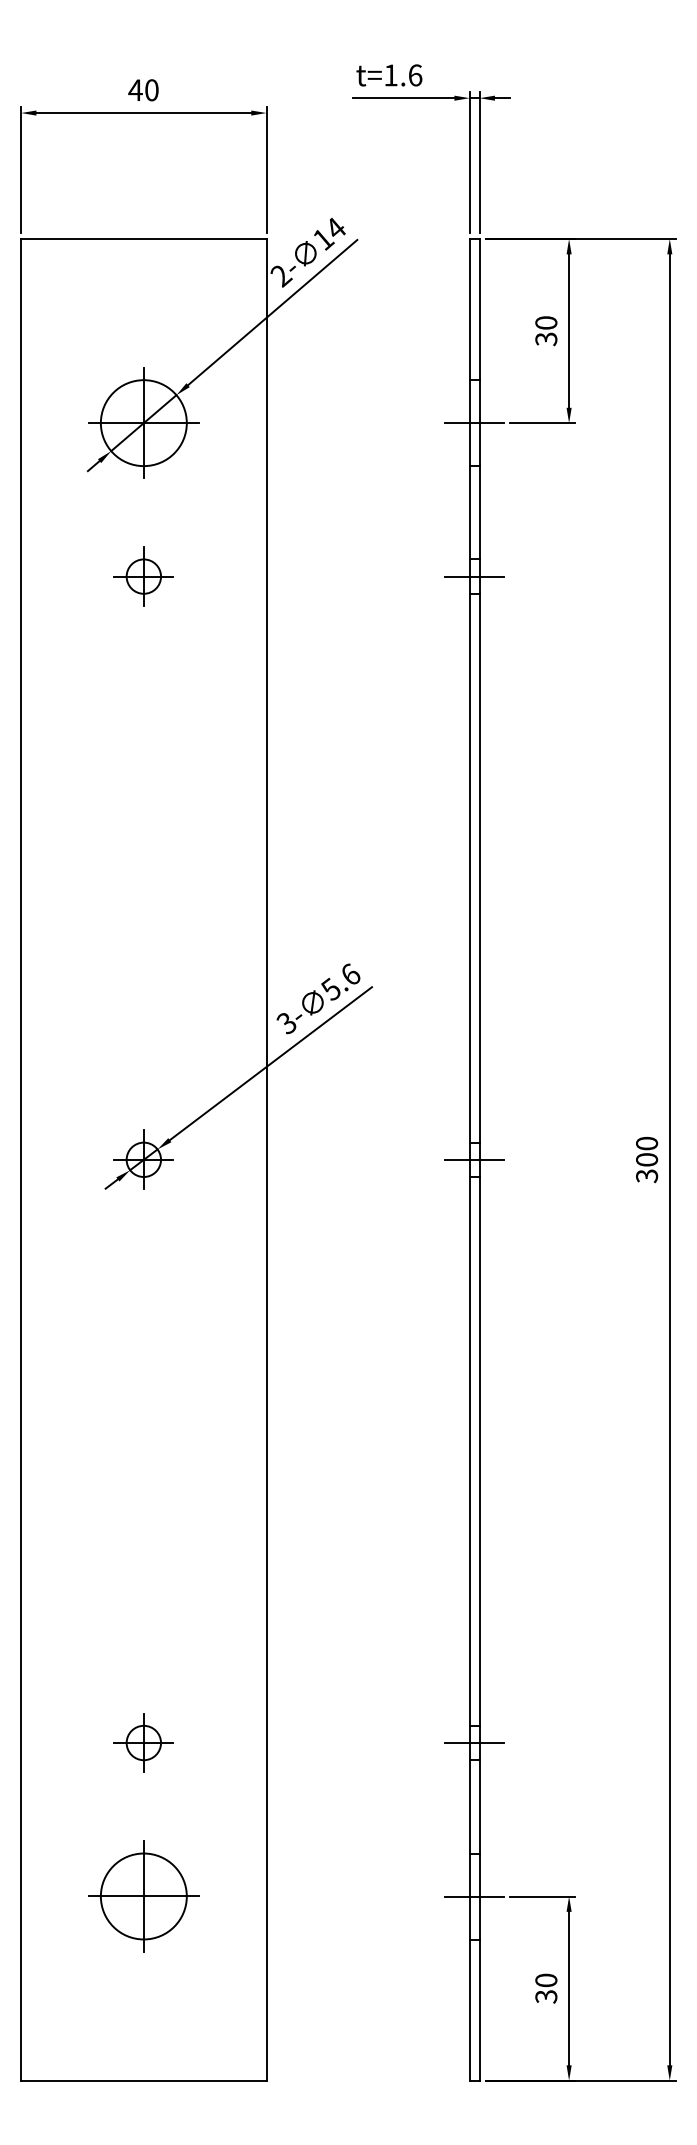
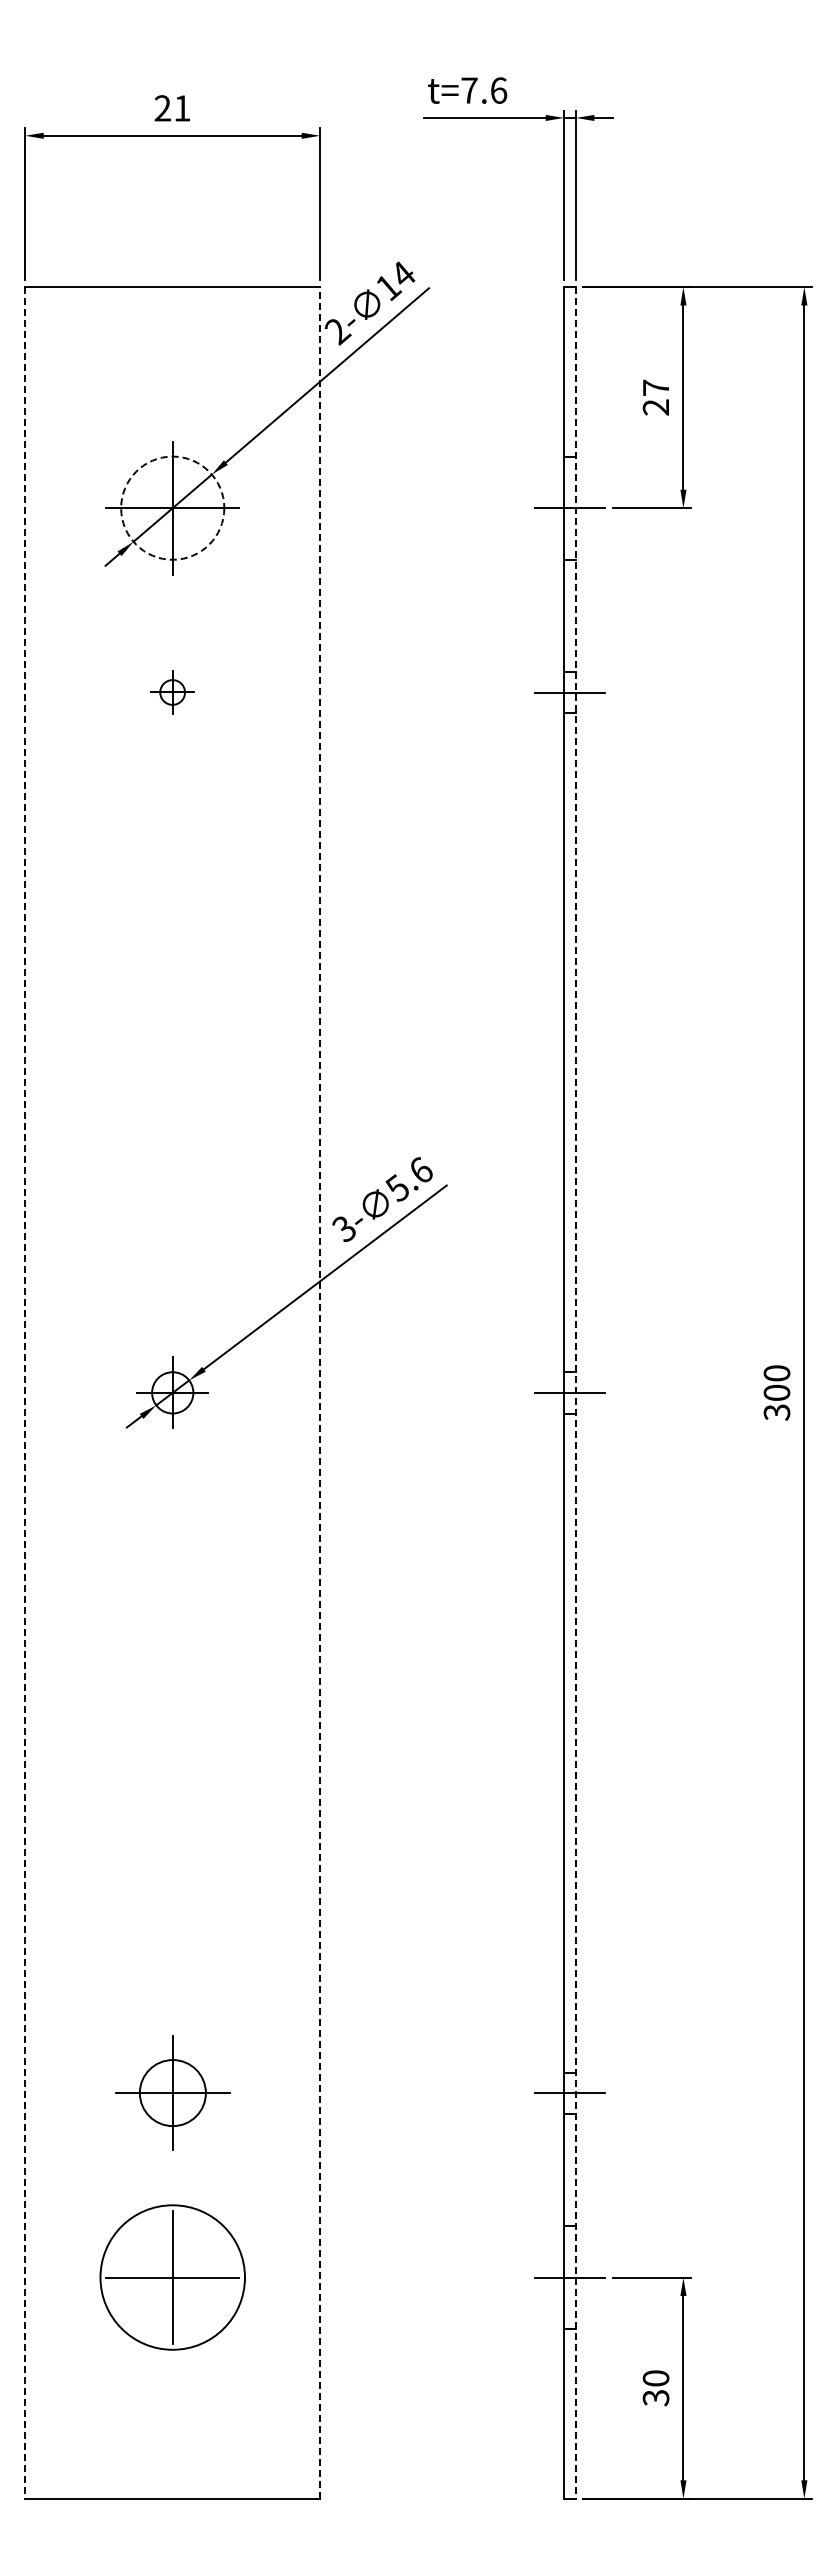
text: (390, 75) -> (469, 90), t=1.6 -> t=7.6
text: (143, 90) -> (172, 108), 40 -> 21
text: (545, 330) -> (655, 397), 30 -> 27
circle: (143, 422) -> (172, 507), solid -> dashed
part: (143, 576) -> (172, 692), size x0.6
line: (21, 1159) -> (25, 1392), solid -> dashed
line: (266, 1159) -> (320, 1392), solid -> dashed
line: (479, 1159) -> (575, 1392), solid -> dashed
part: (143, 1743) -> (172, 2093), size x1.6
circle: (143, 1896) -> (172, 2277), size x1.4

